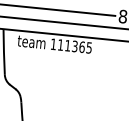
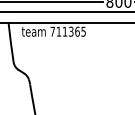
text: (53, 44) -> (52, 31), 111365 -> 711365

